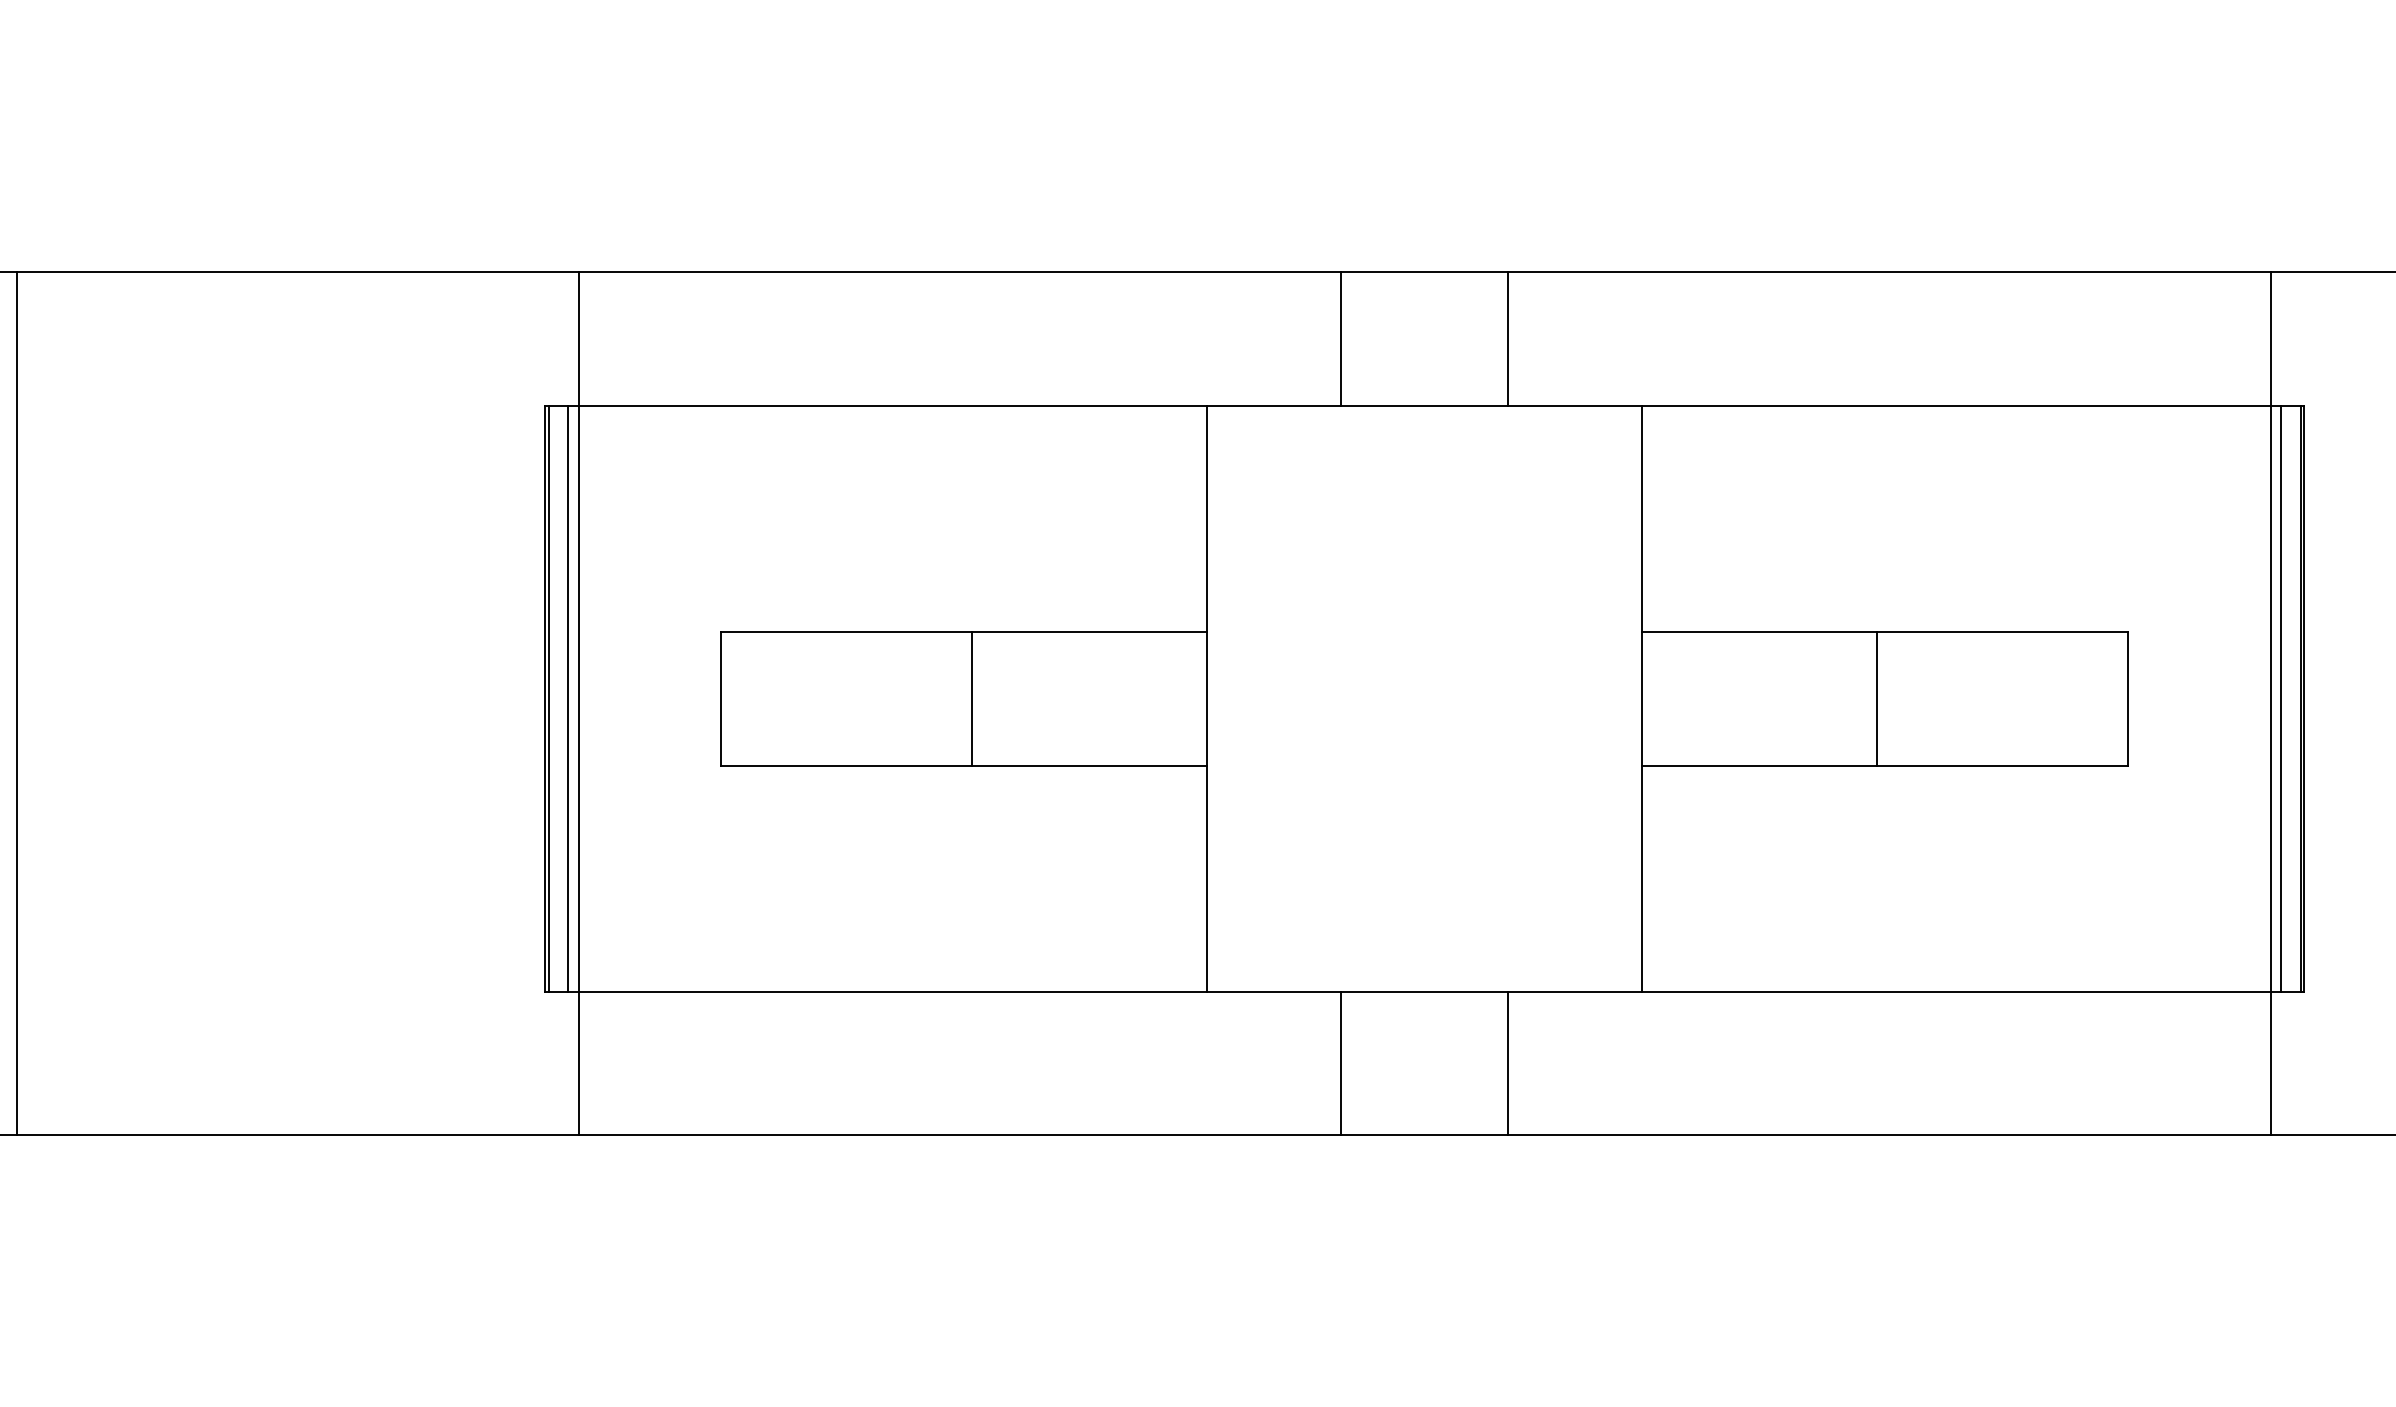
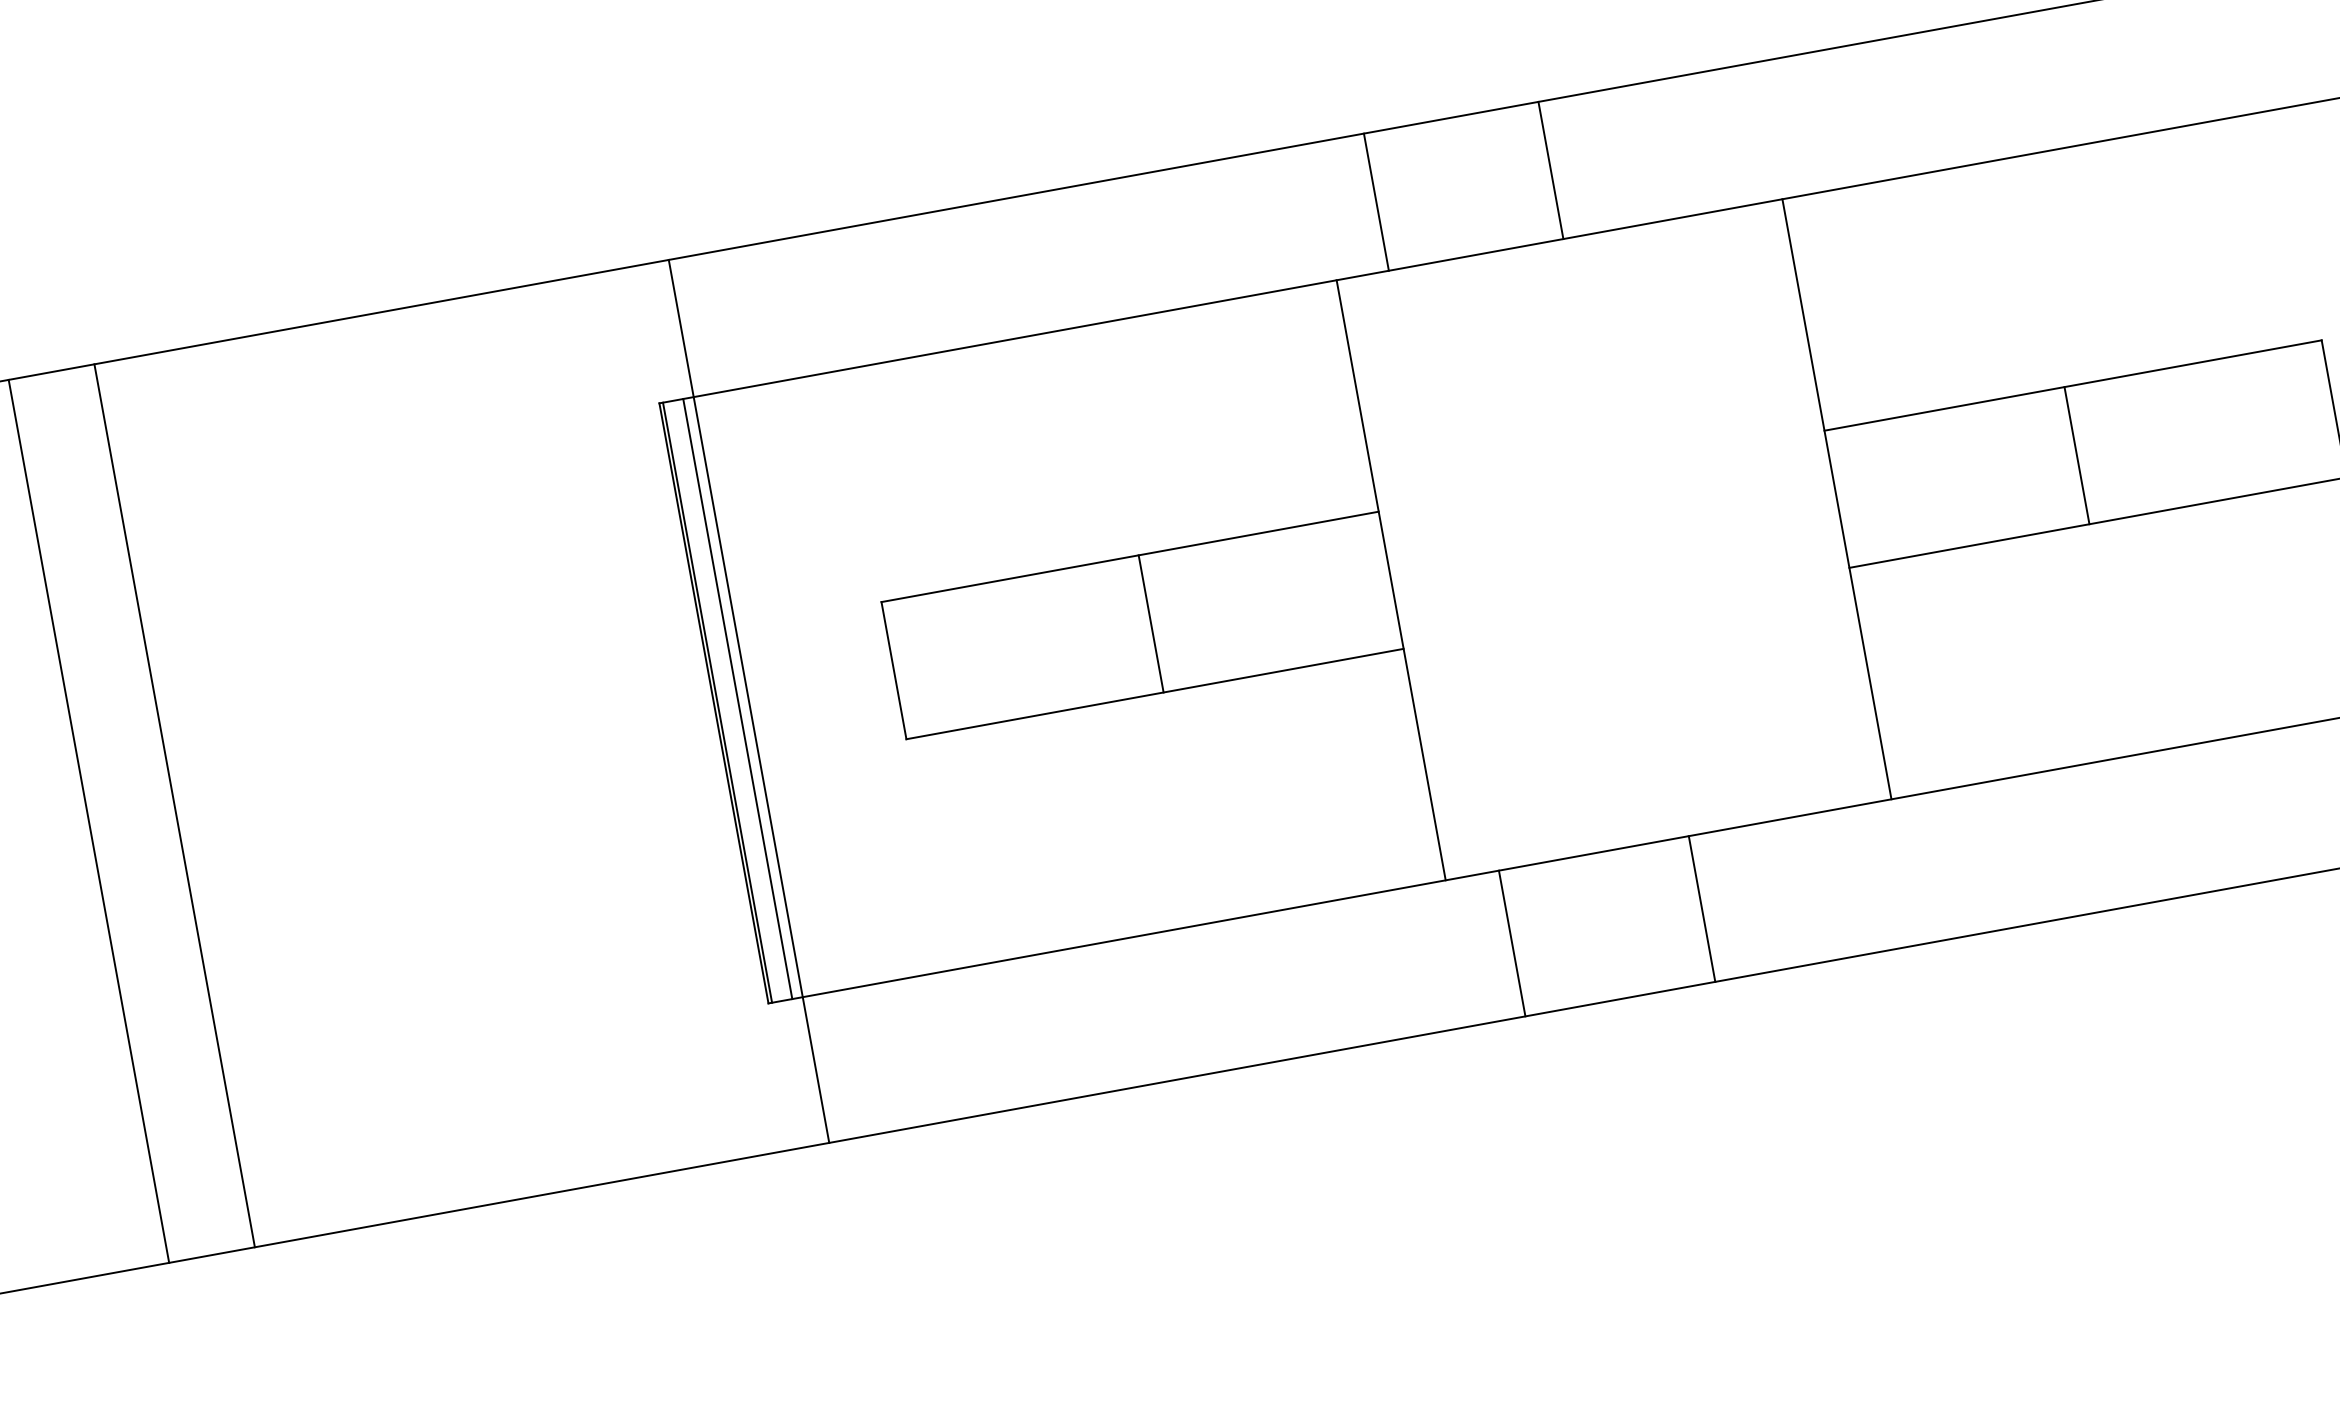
line: (1340, 339) -> (1376, 202), moved
line: (1508, 339) -> (1551, 170), moved
line: (1340, 1063) -> (1511, 943), moved
line: (1508, 1063) -> (1702, 908), moved

